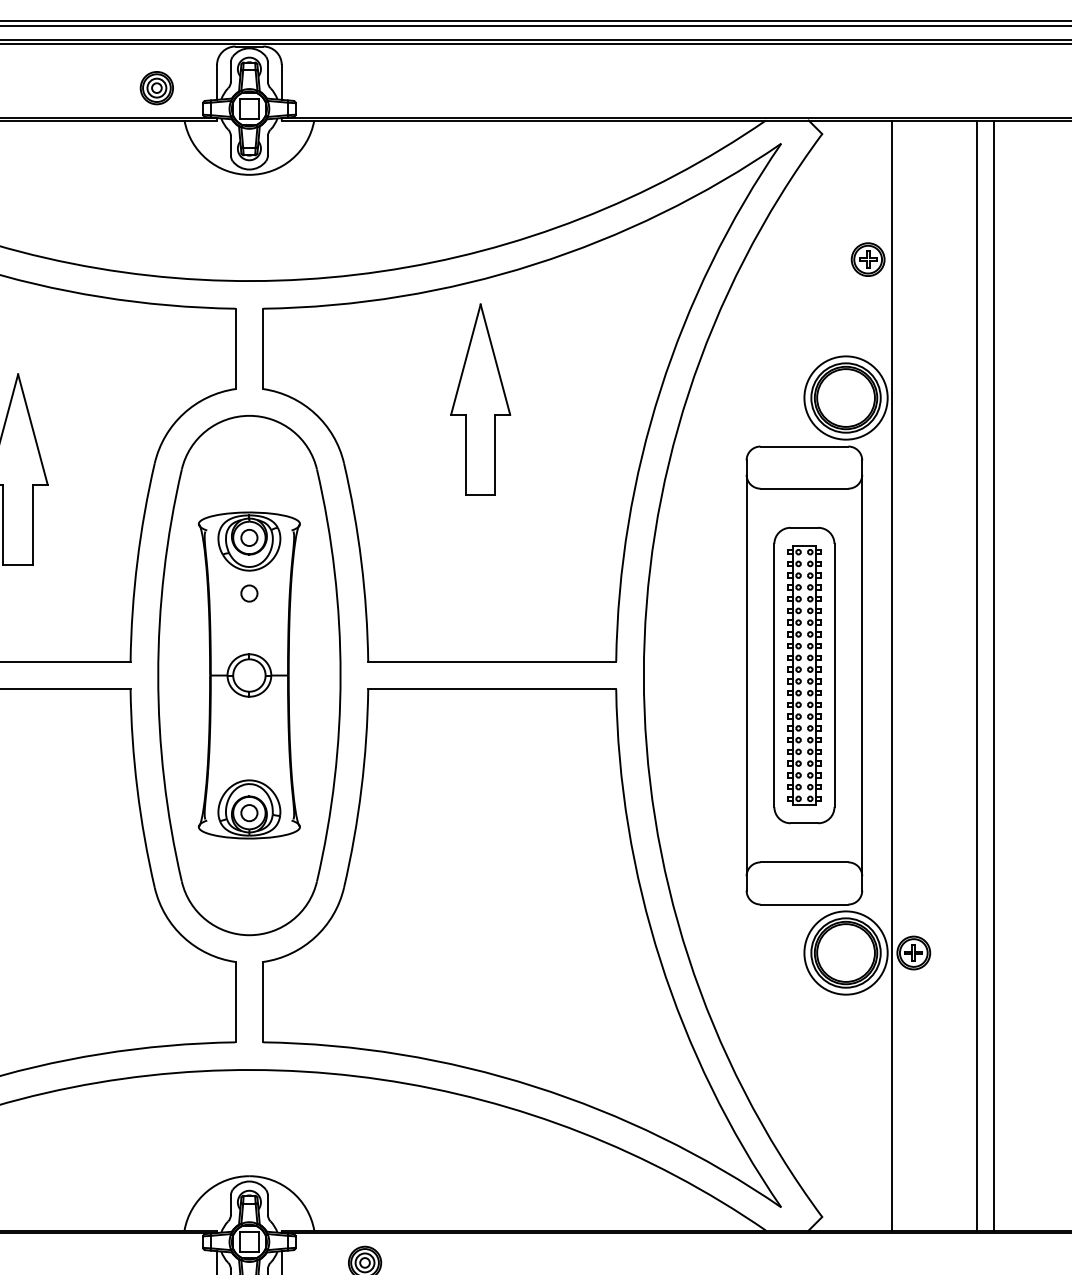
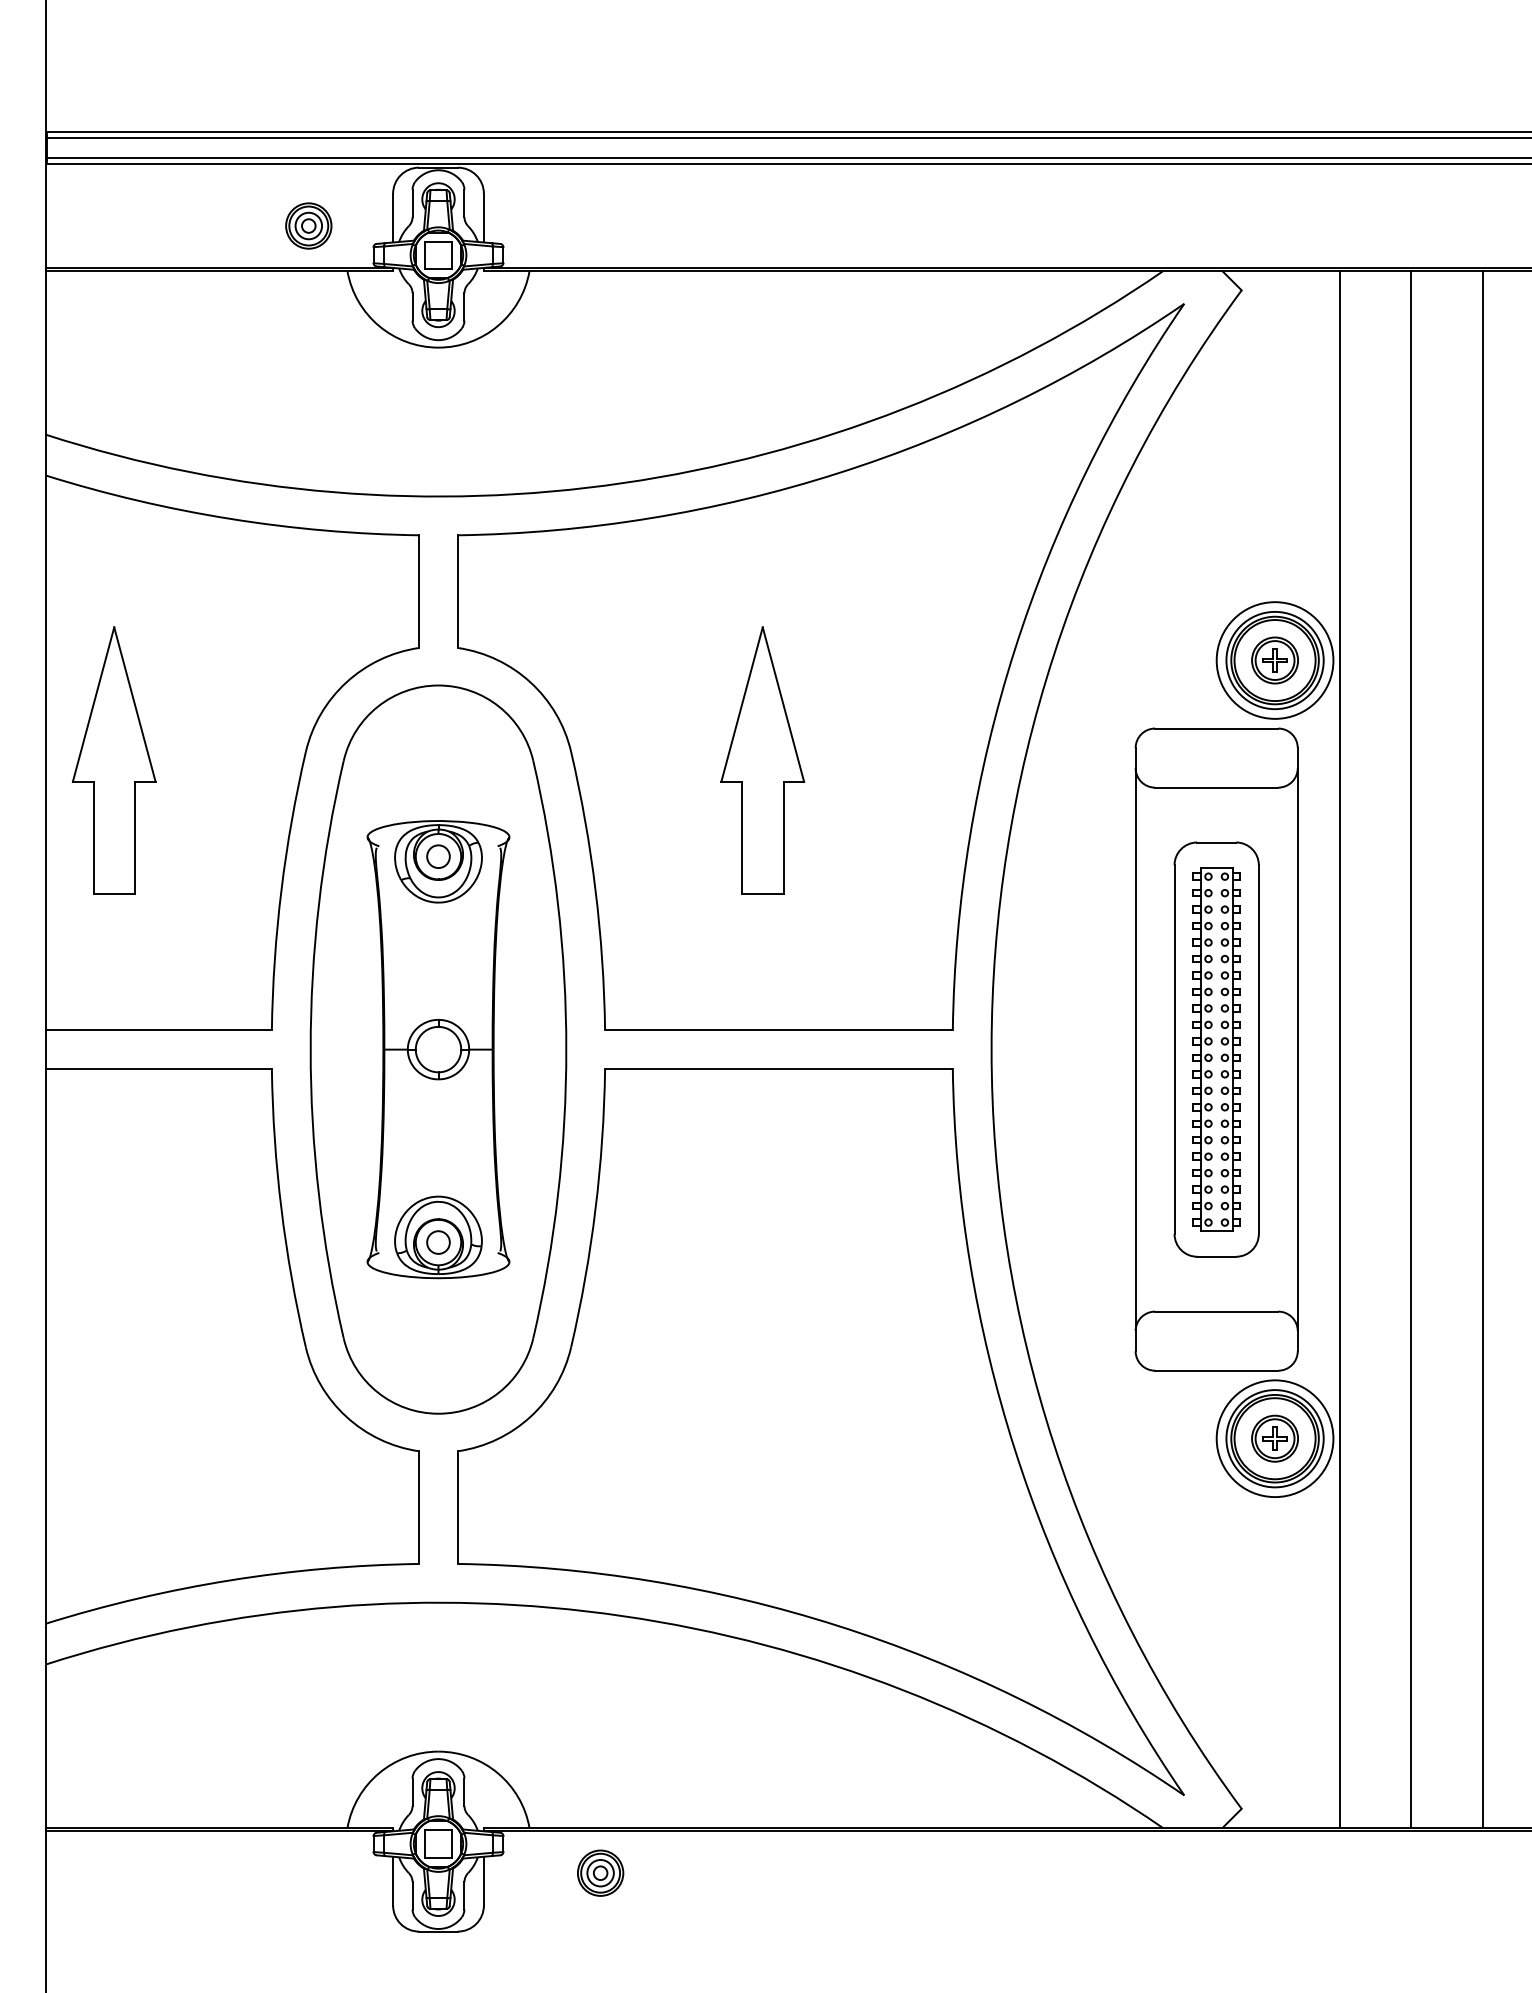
part: (867, 259) -> (1274, 660), moved
part: (480, 399) -> (762, 760), moved
circle: (249, 593) -> (438, 934), removed
line: (976, 675) -> (1411, 1049), moved
part: (913, 952) -> (1274, 1438), moved

